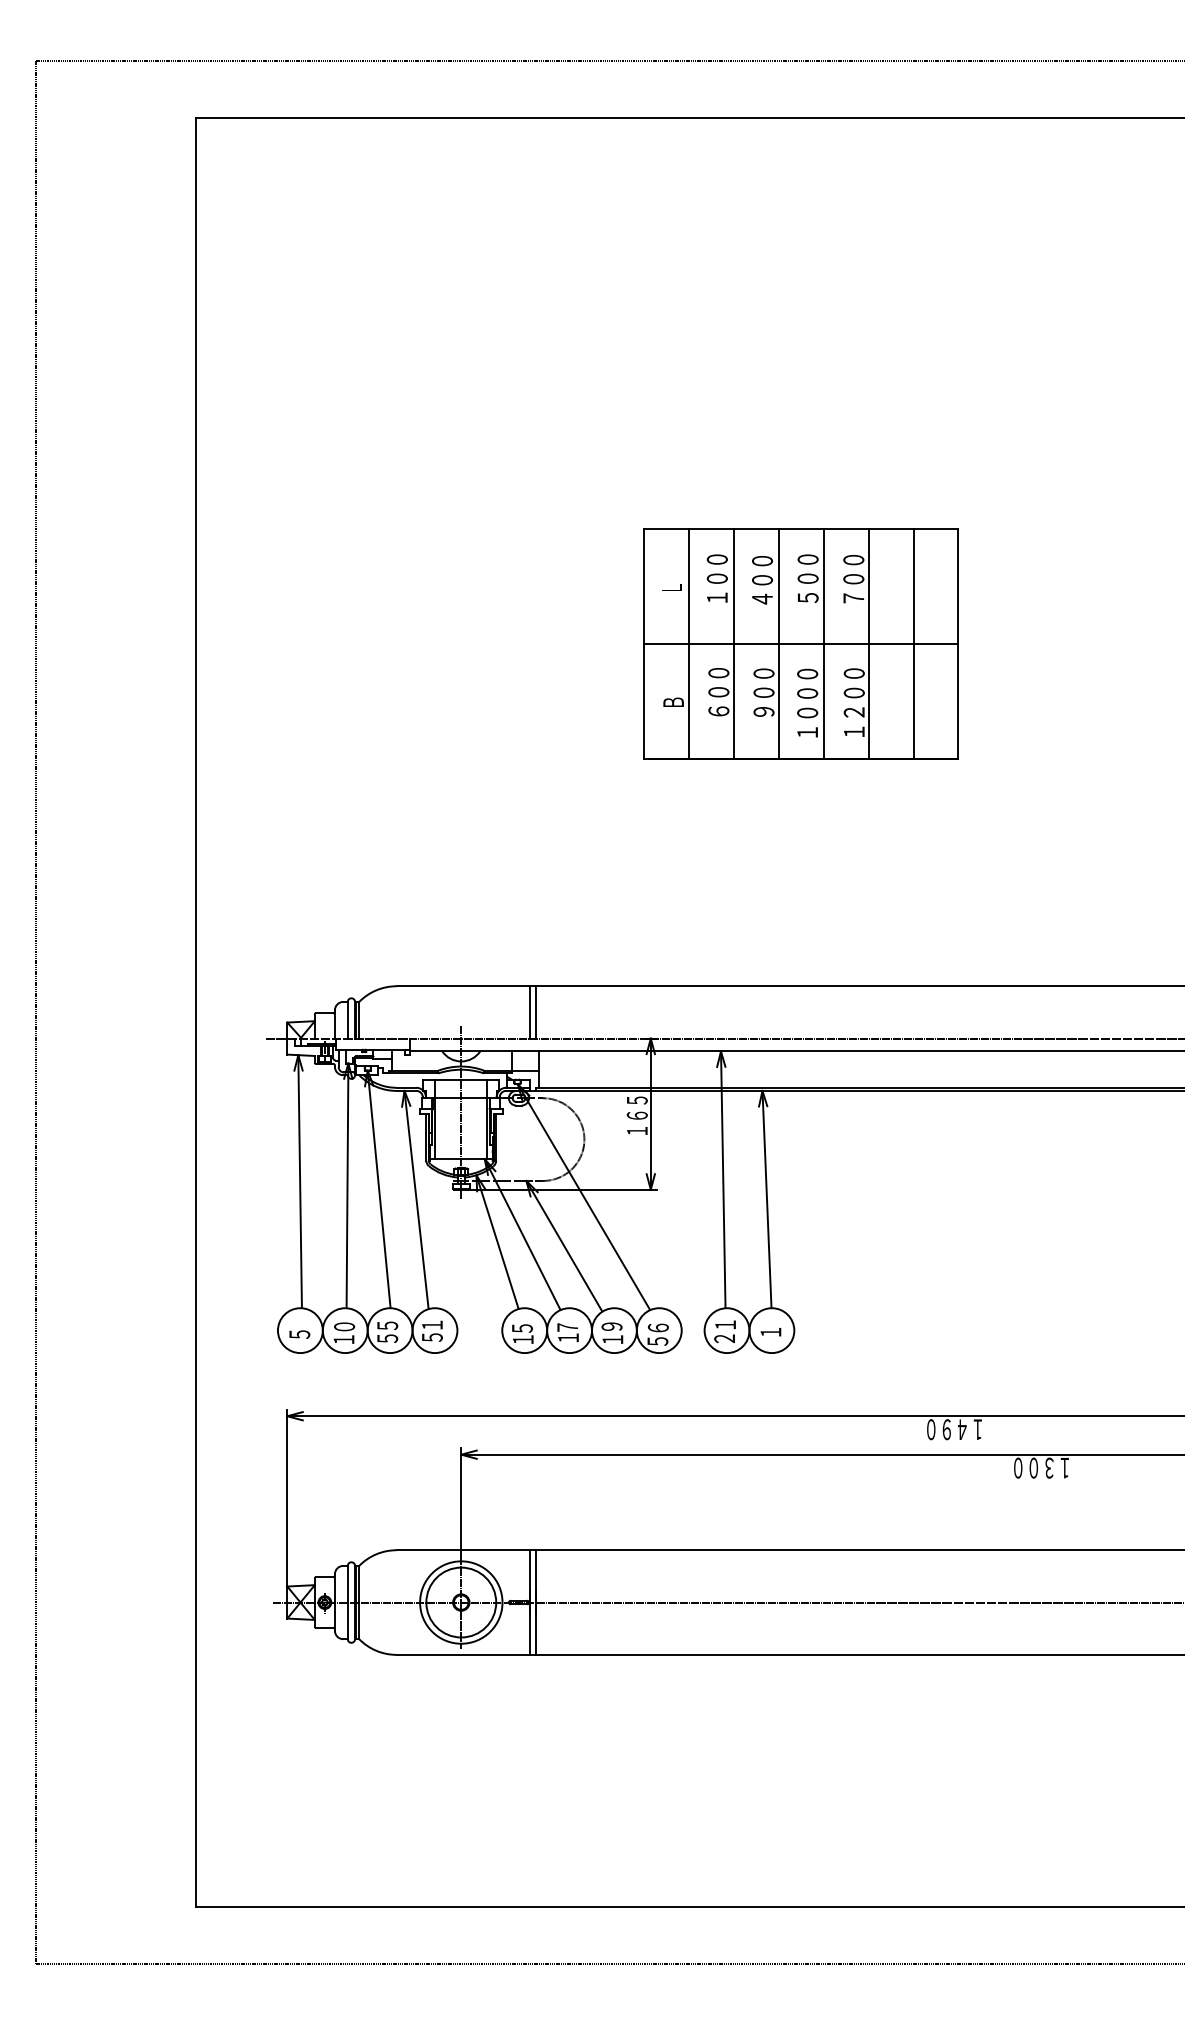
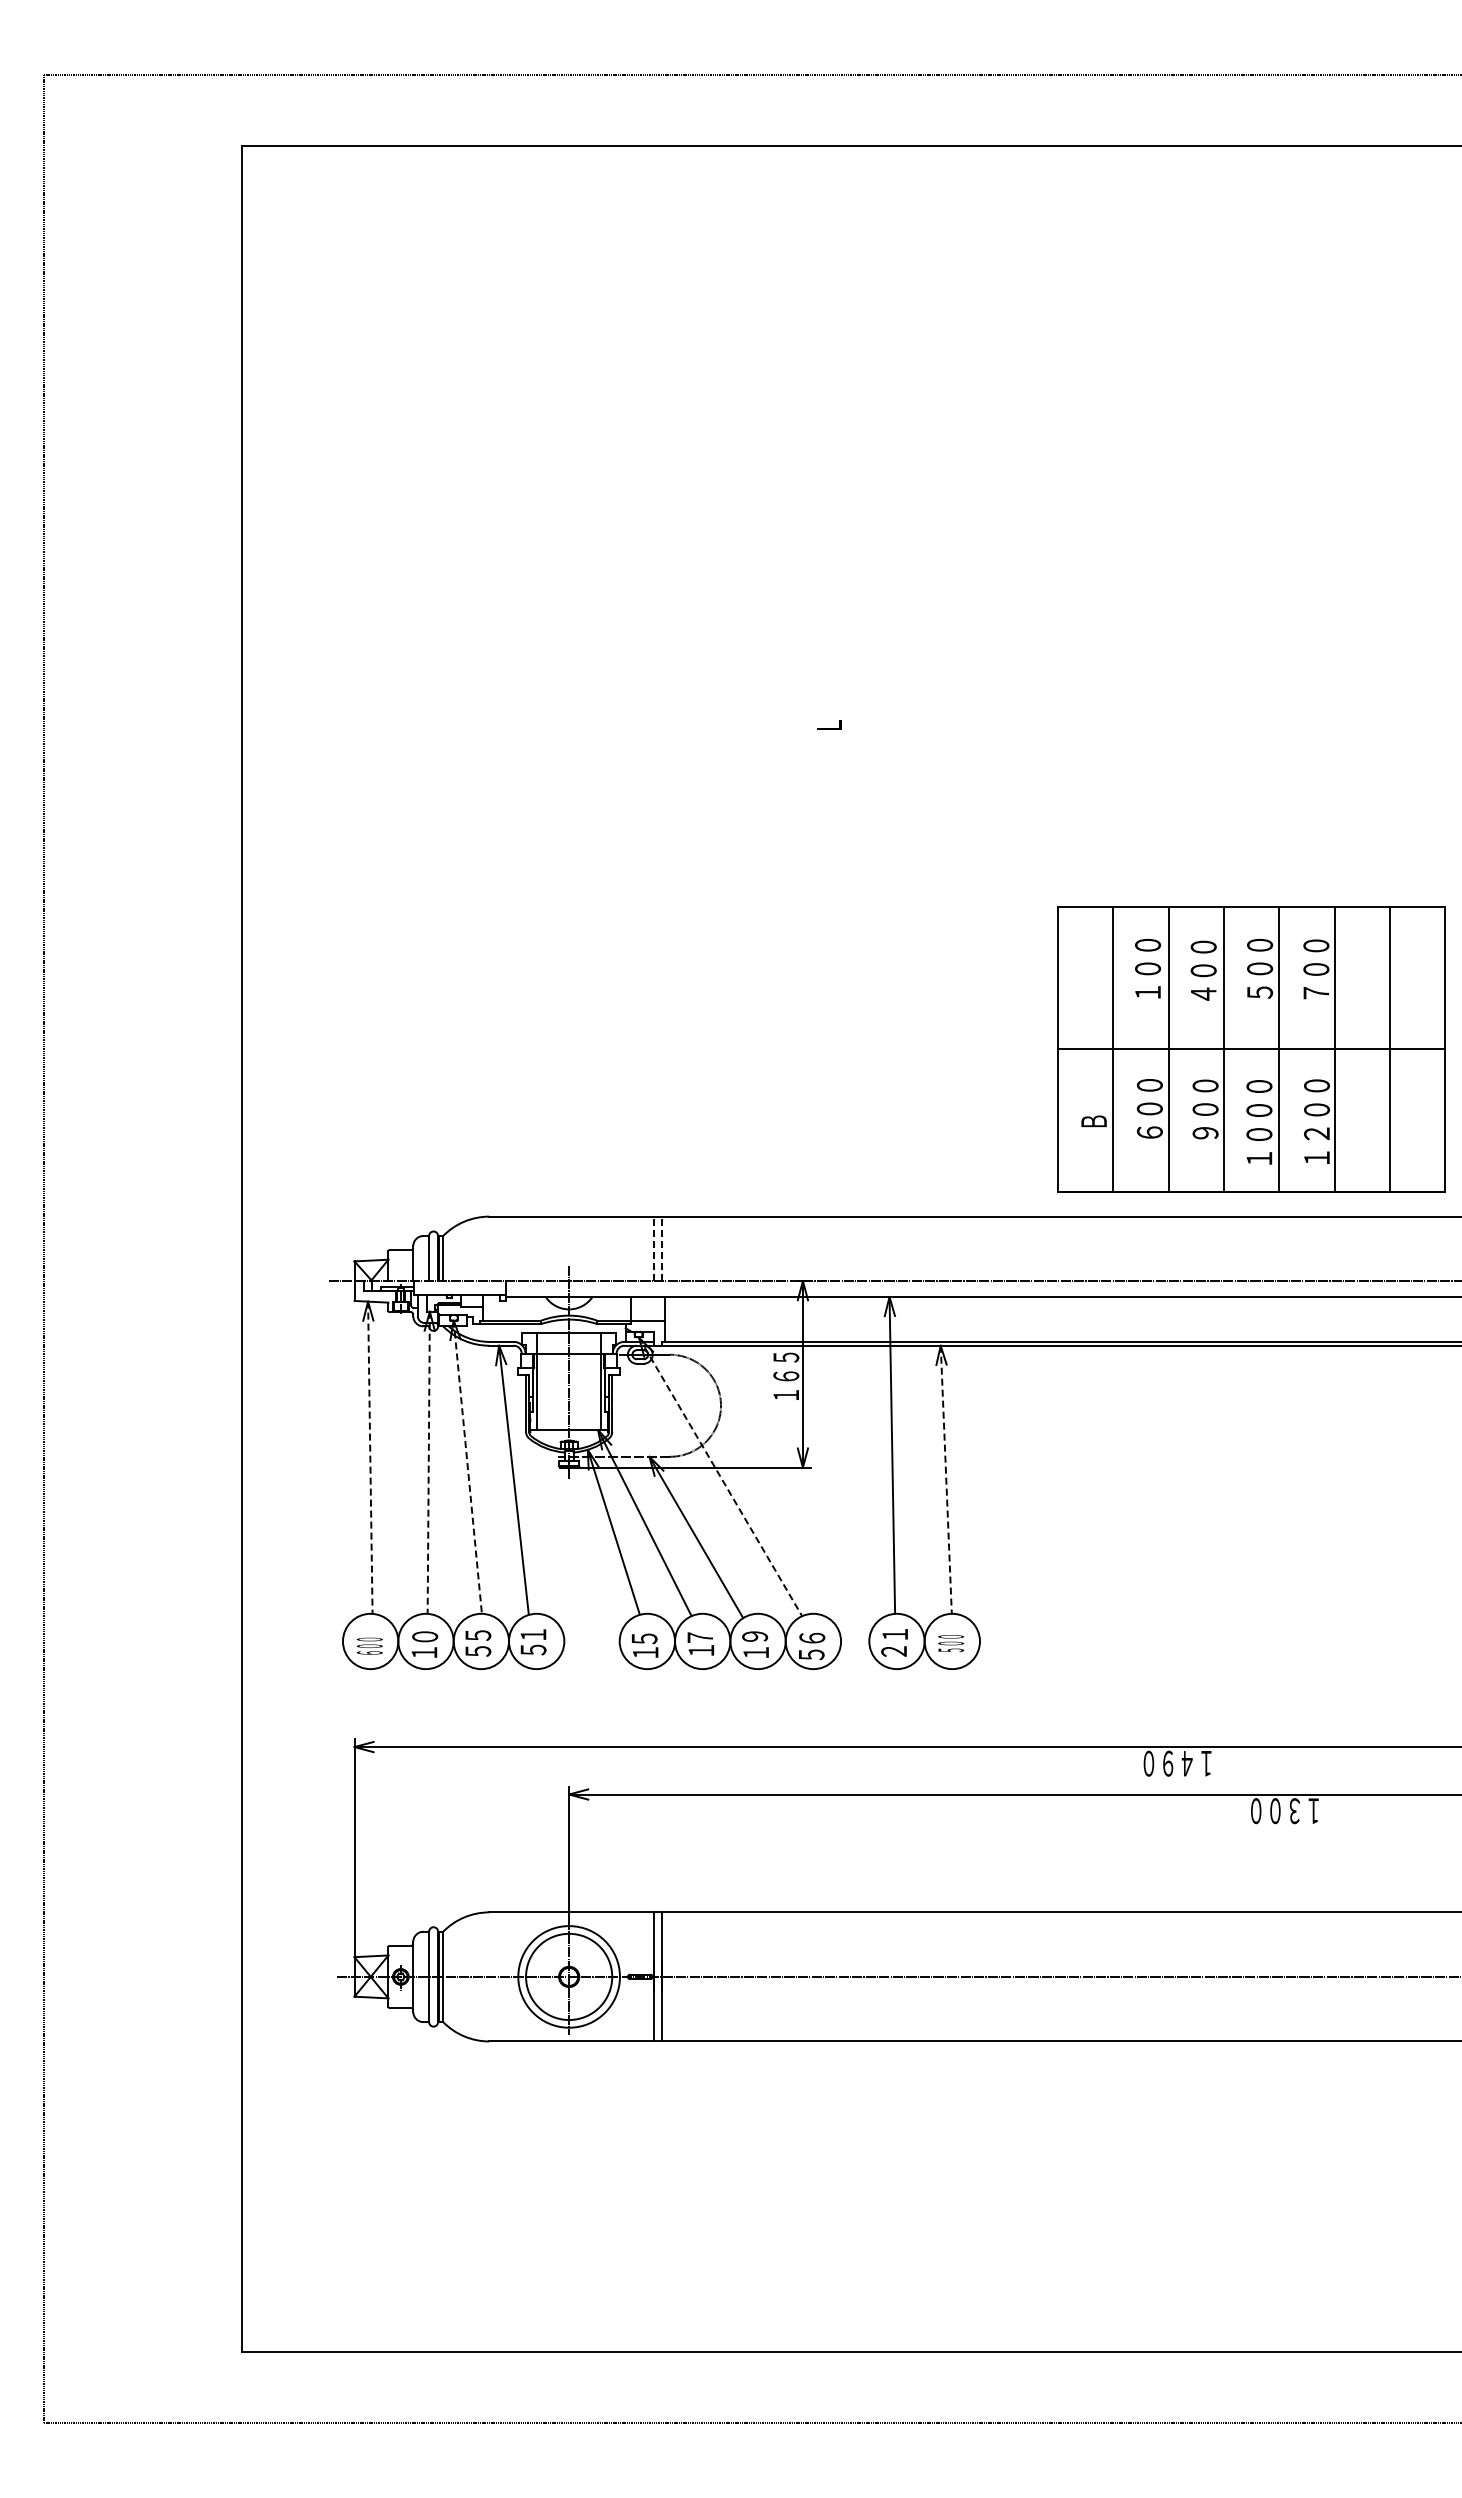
part: (801, 644) -> (1251, 1049), moved
line: (529, 1012) -> (653, 1248), solid -> dashed
line: (536, 1012) -> (661, 1248), solid -> dashed
line: (300, 1182) -> (370, 1458), solid -> dashed
line: (347, 1185) -> (428, 1462), solid -> dashed
line: (378, 1189) -> (467, 1467), solid -> dashed
line: (583, 1197) -> (720, 1477), solid -> dashed
line: (767, 1200) -> (946, 1480), solid -> dashed
text: (771, 1332) -> (951, 1643), １ -> ５００
text: (299, 1333) -> (369, 1645), ５ -> ６００

